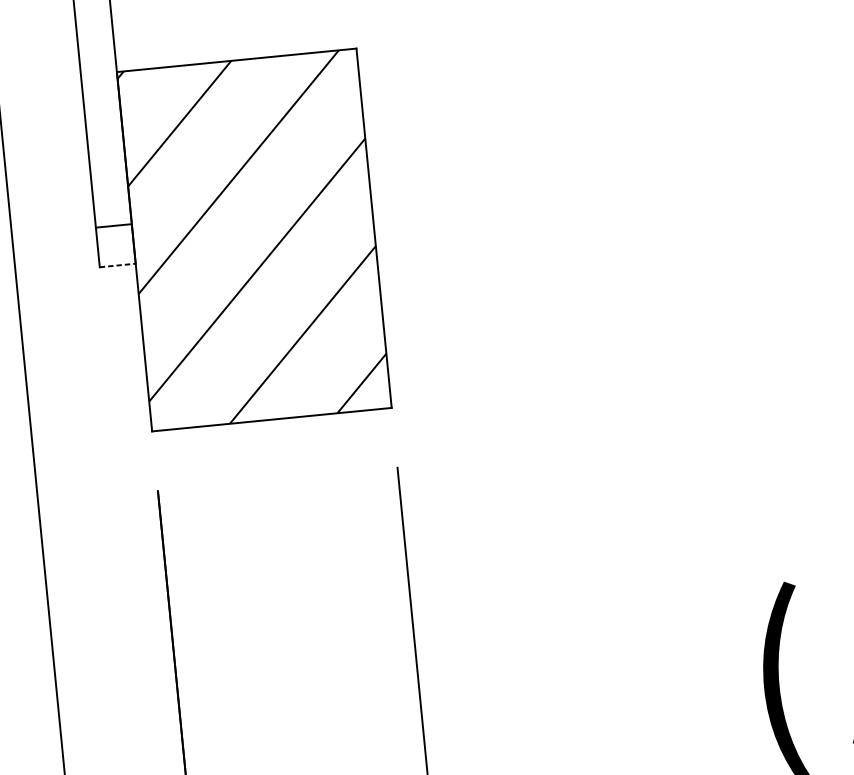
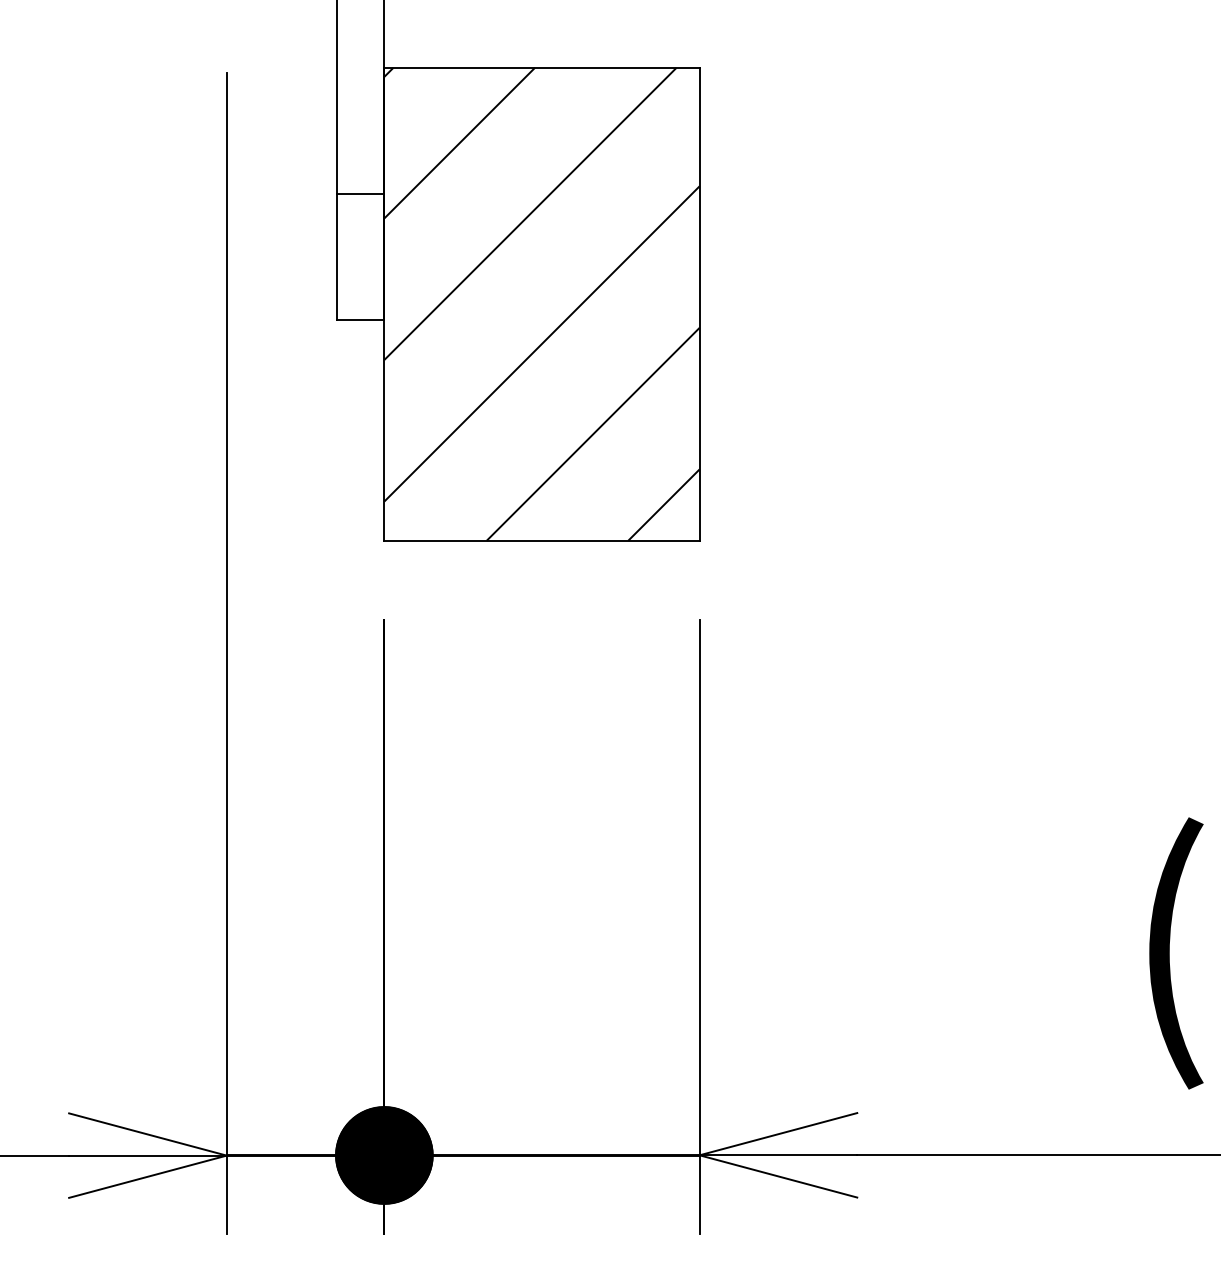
line: (113, 225) -> (360, 193), moved
line: (117, 265) -> (360, 320), dashed -> solid

